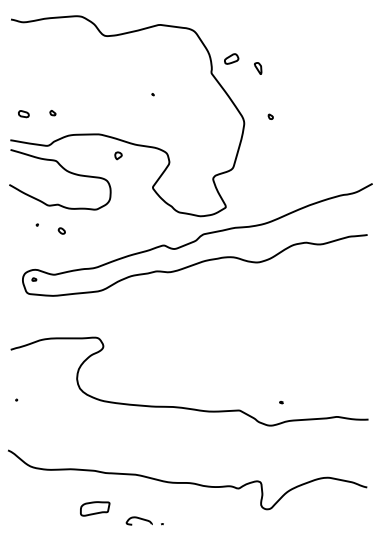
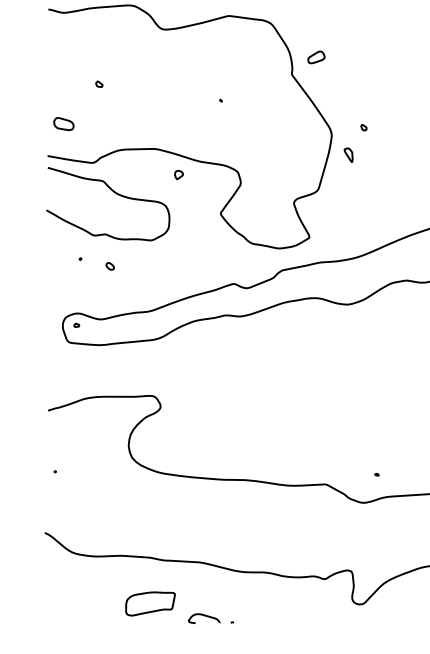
part: (258, 68) -> (349, 155), moved
part: (52, 113) -> (98, 84), moved
part: (23, 114) -> (63, 124), size x1.6
part: (95, 508) -> (151, 603), size x1.4

